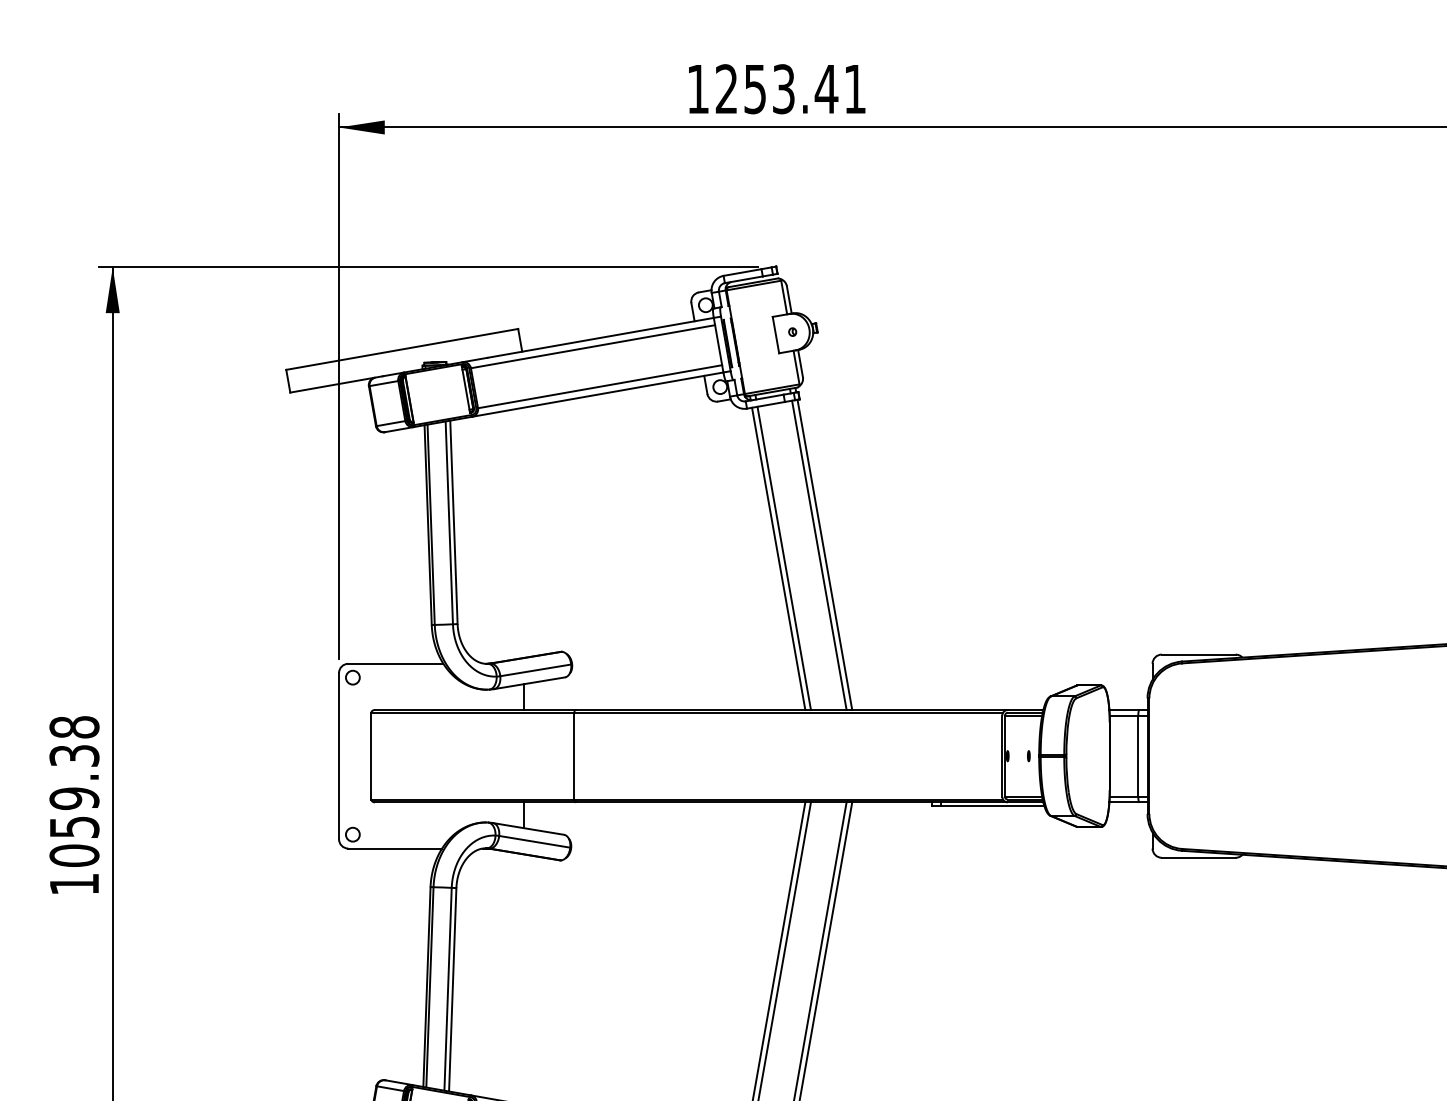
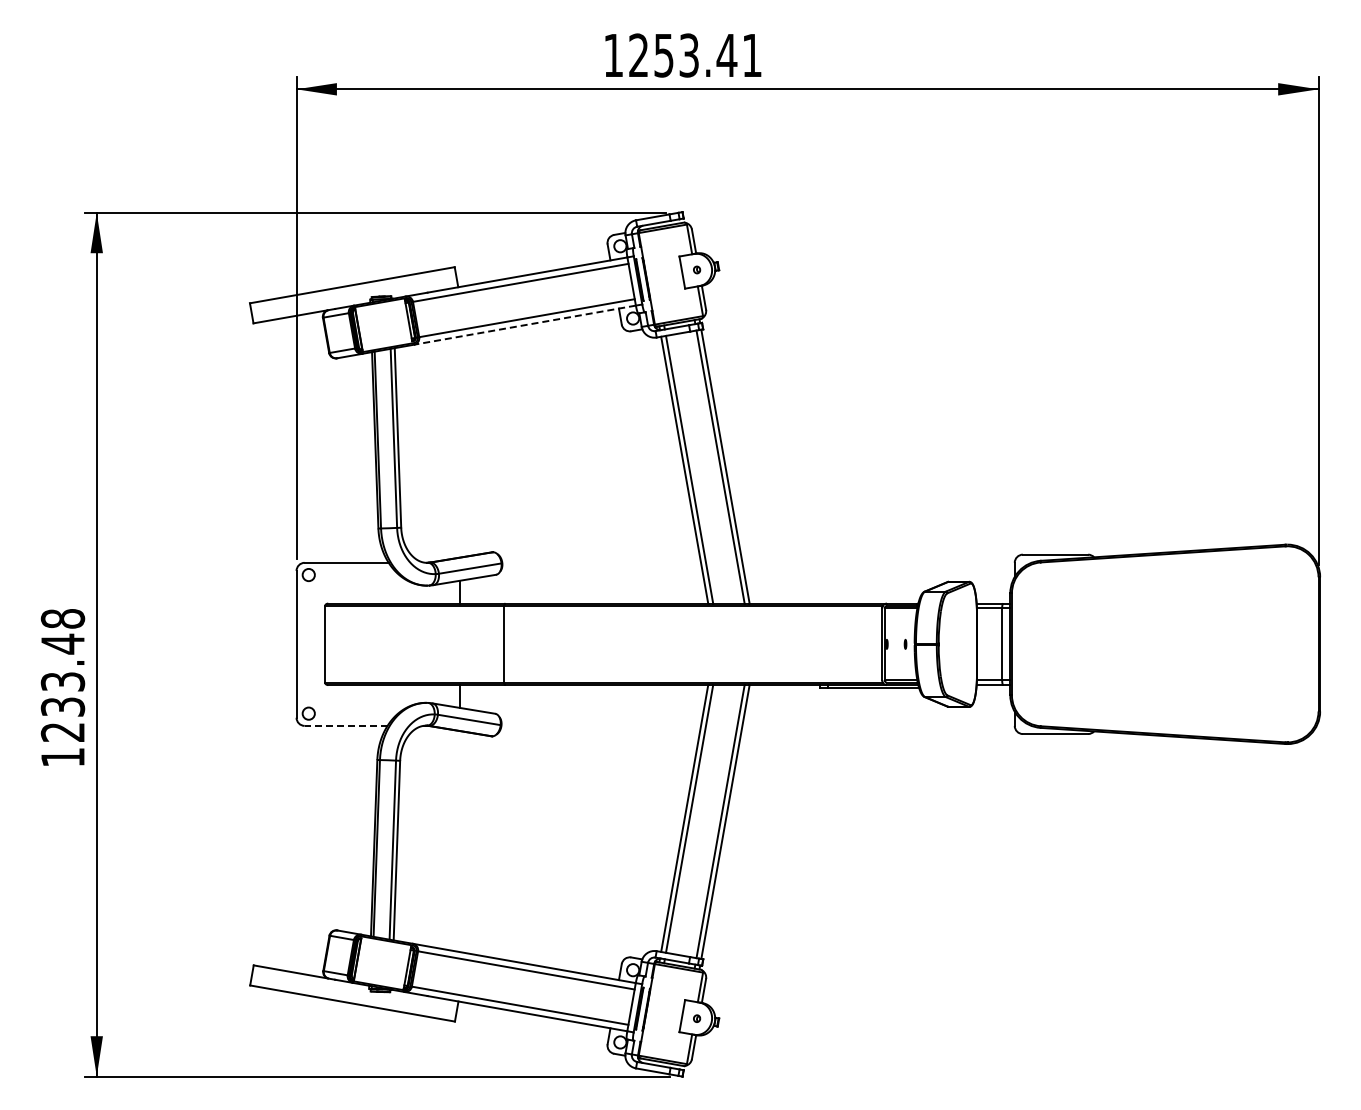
line: (597, 395) -> (524, 325), solid -> dashed
text: (73, 805) -> (62, 687), 1059.38 -> 1233.48
line: (394, 848) -> (345, 725), solid -> dashed

